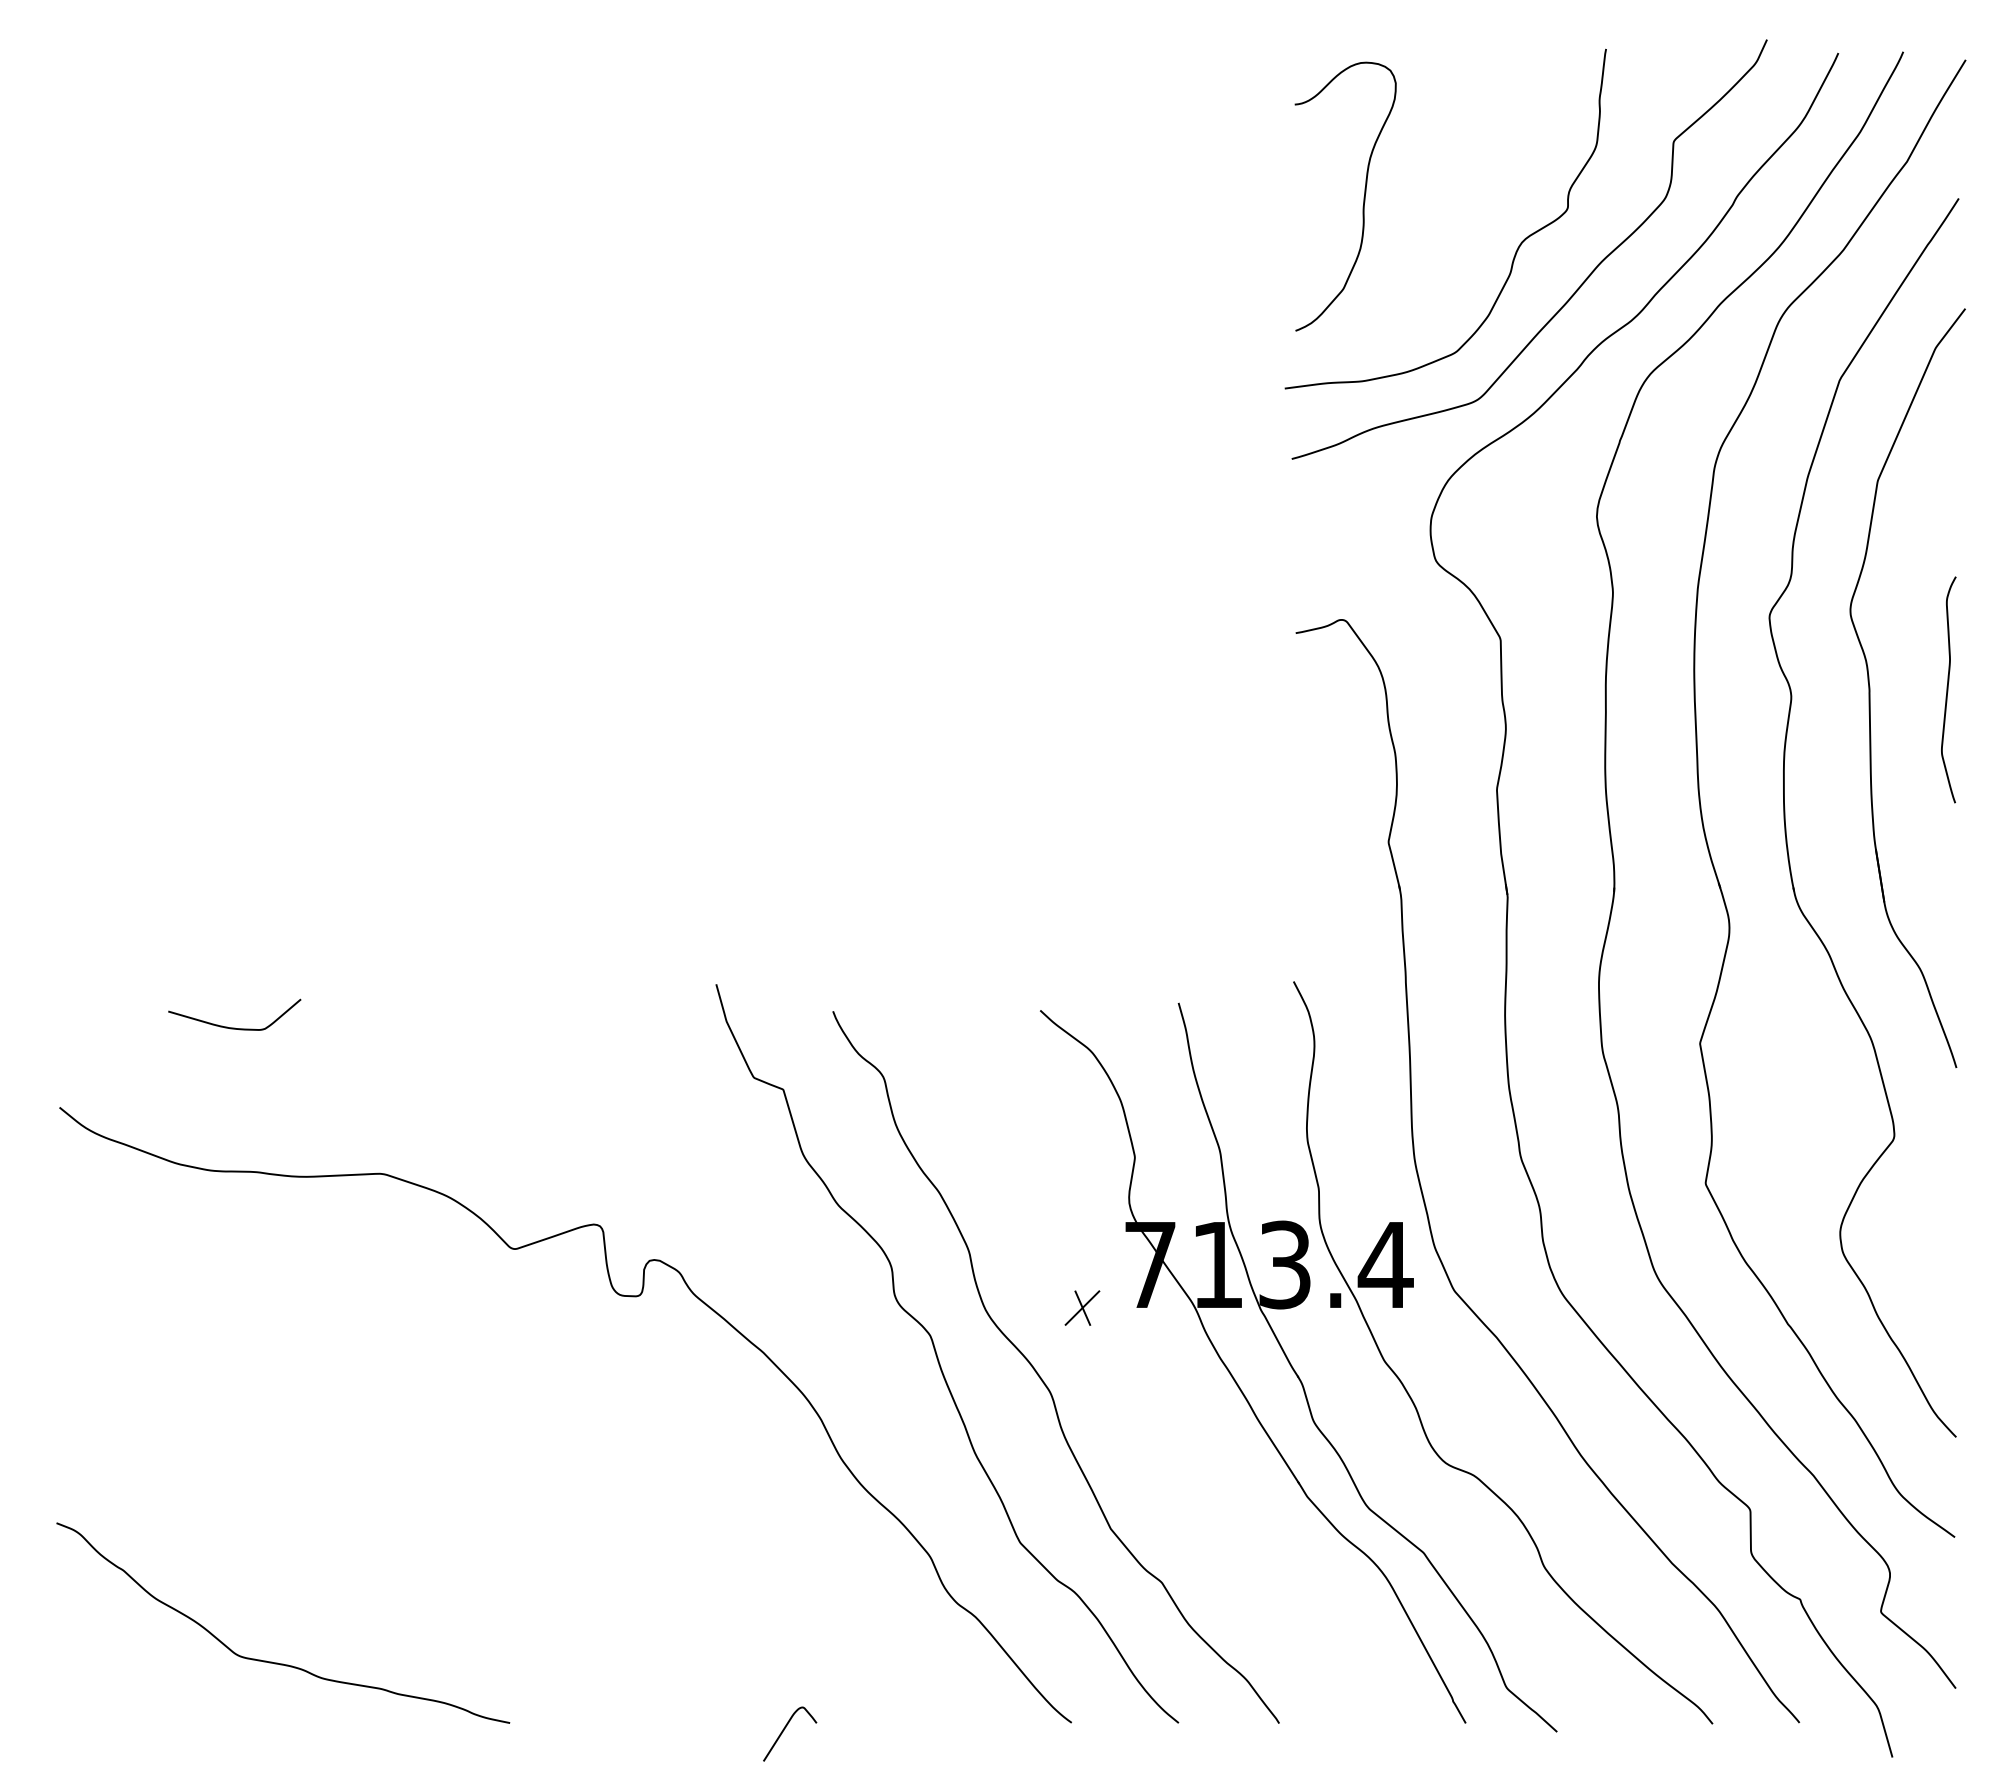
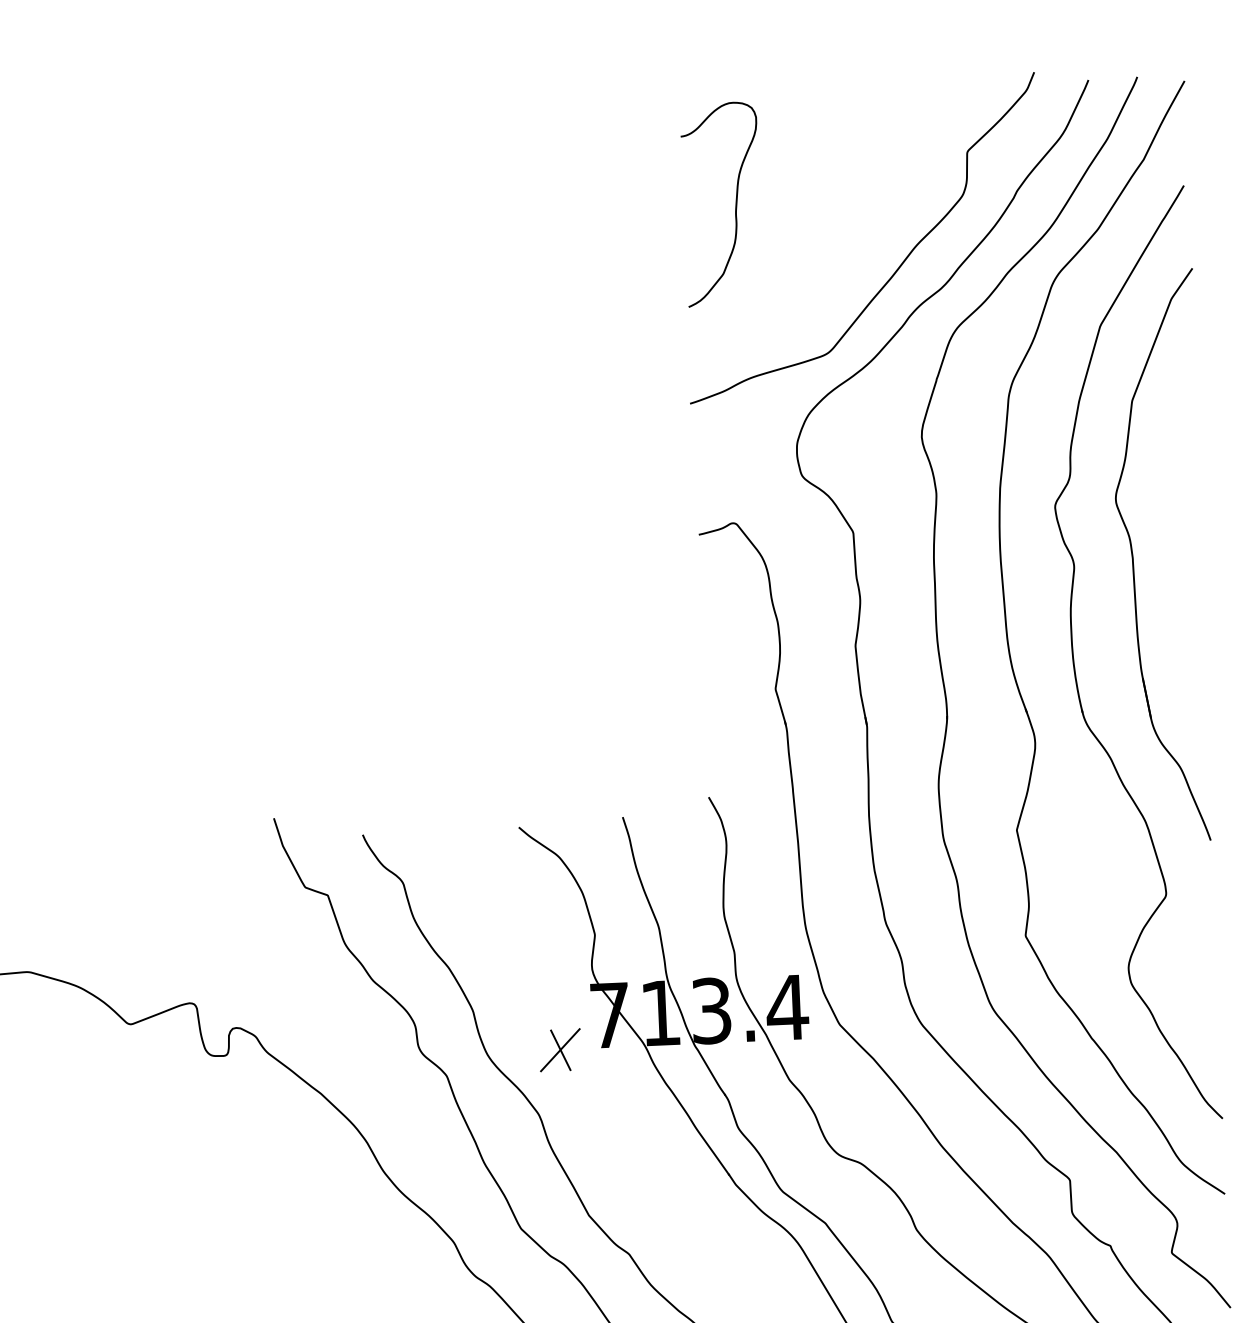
curve: (1515, 251) -> (851, 240), removed
curve: (1948, 689) -> (1192, 555), removed
part: (1082, 1307) -> (560, 1049), size x1.6

